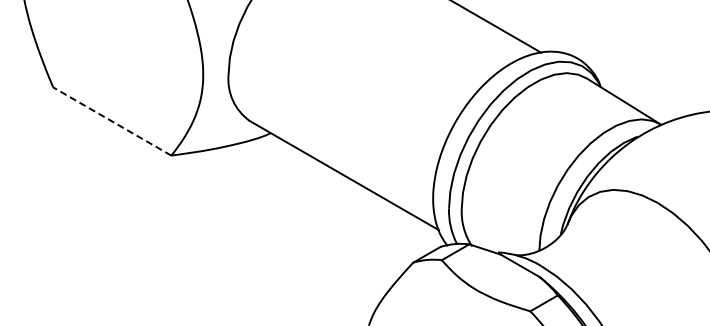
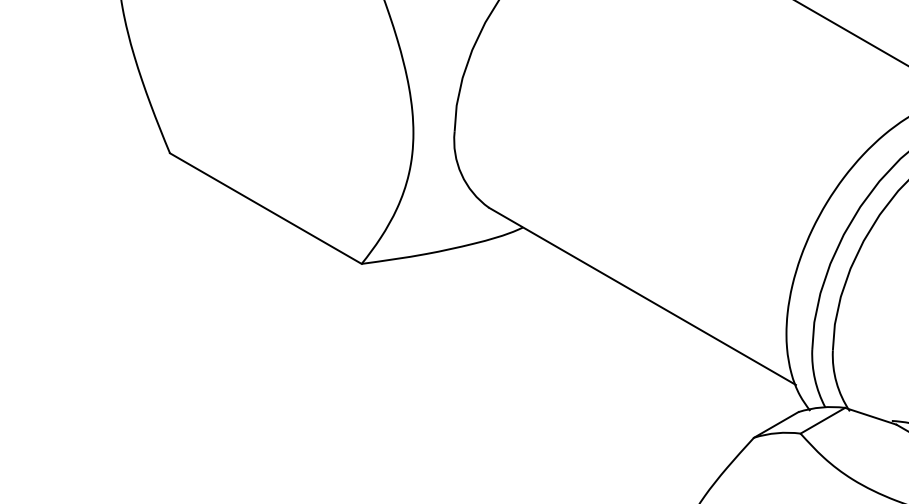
line: (111, 121) -> (264, 208), dashed -> solid

